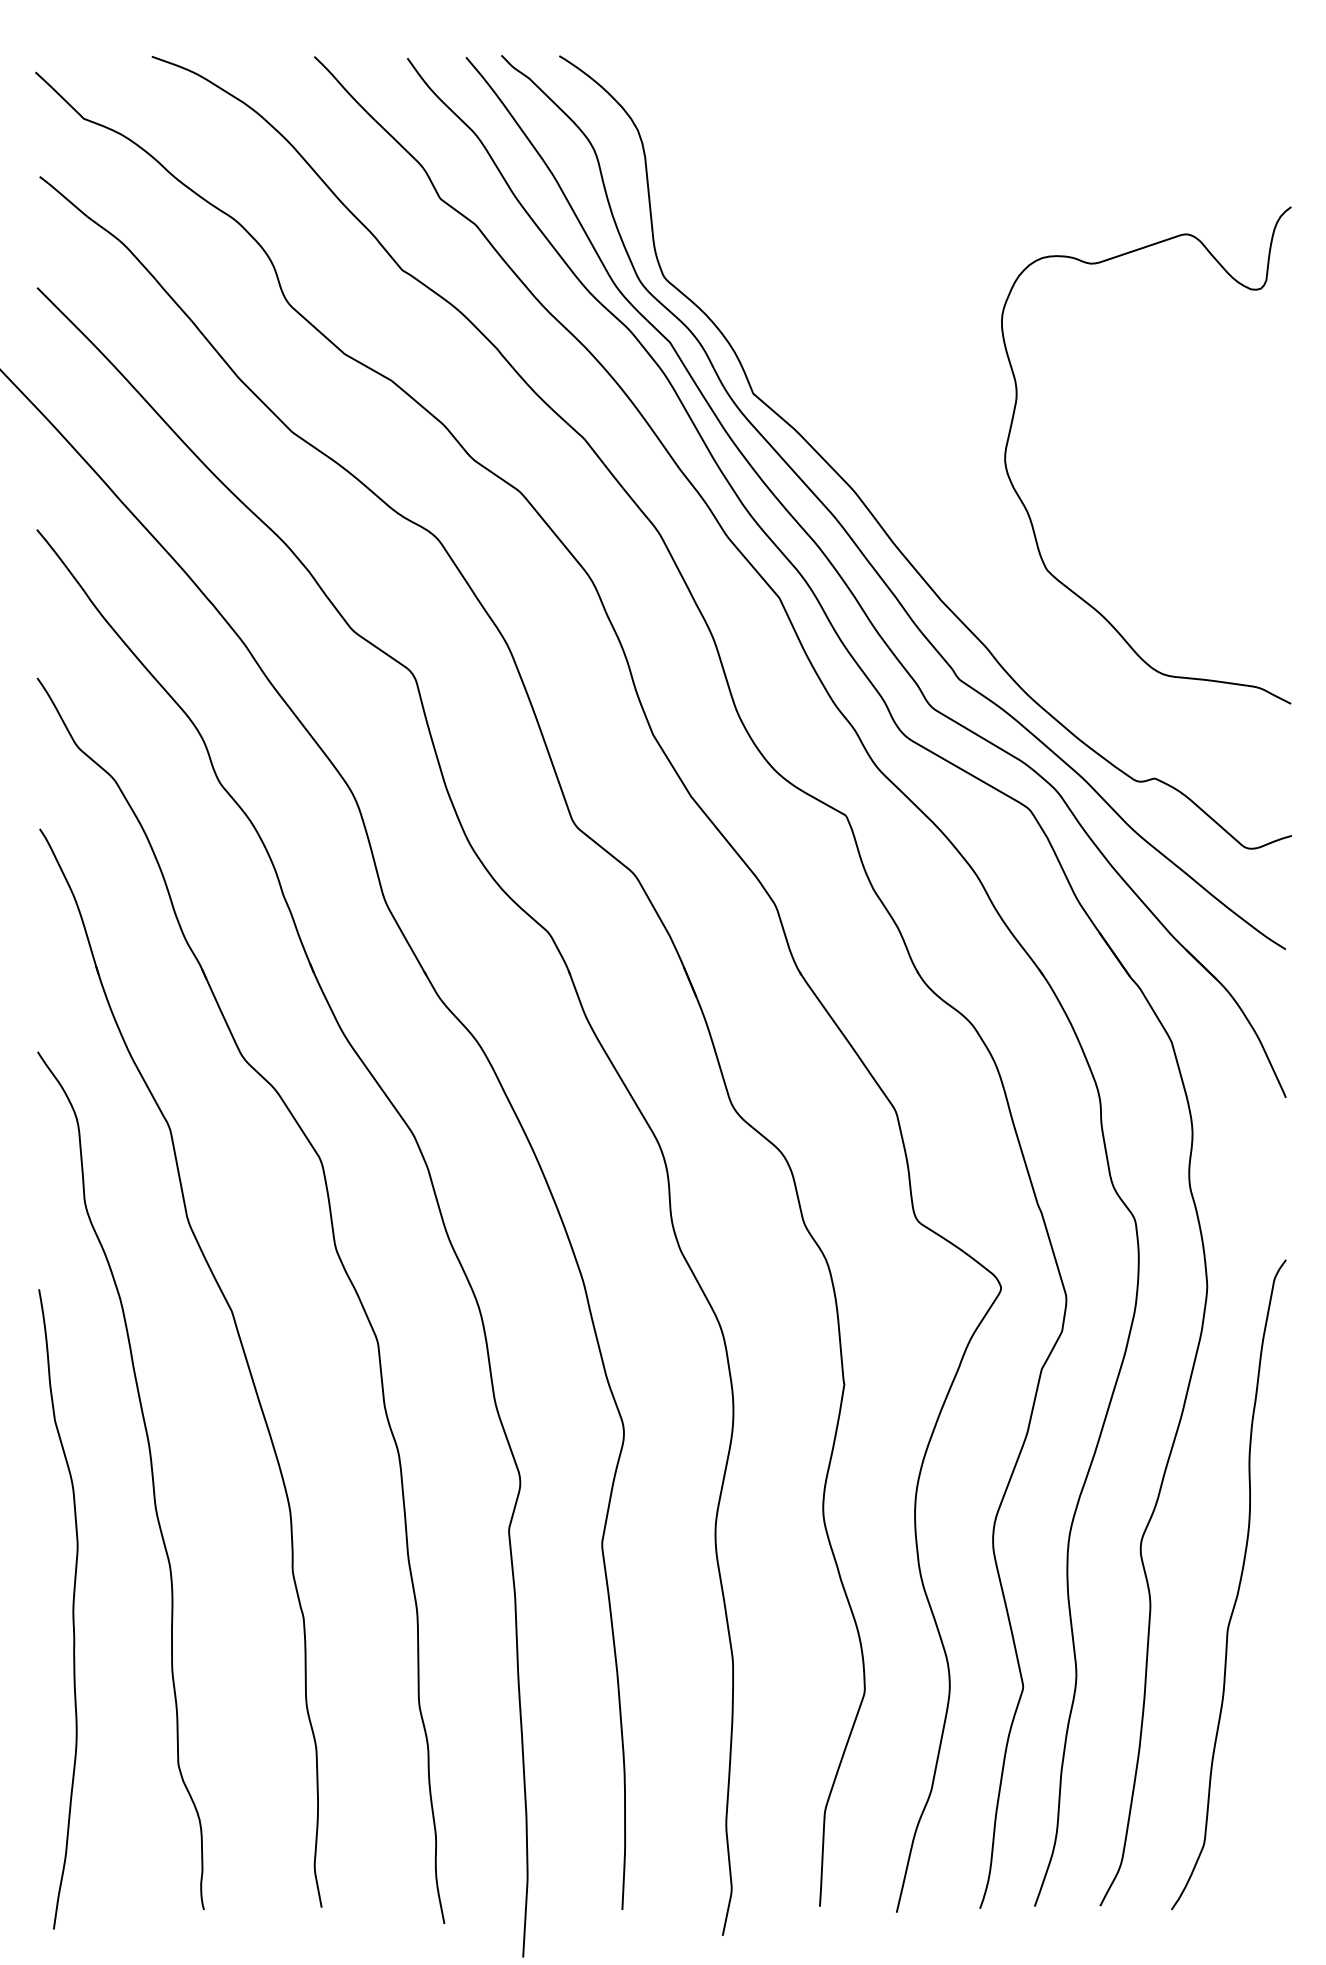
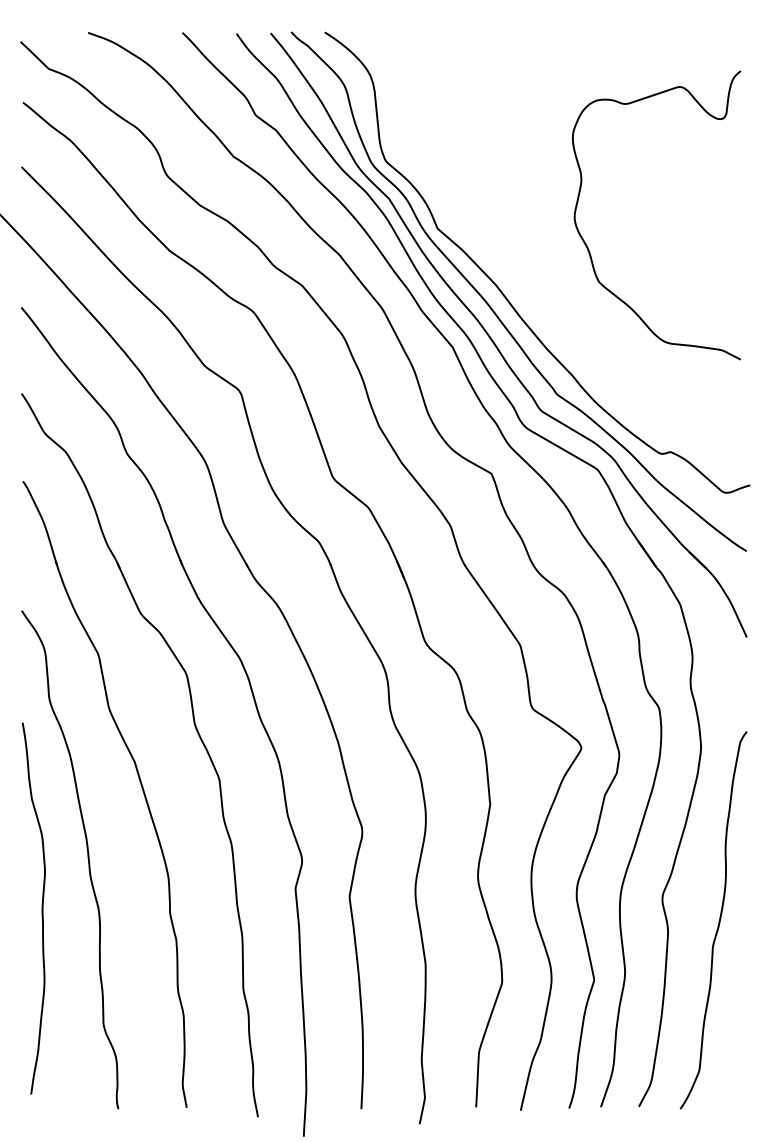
curve: (1030, 514) -> (589, 249), moved
curve: (71, 1609) -> (41, 908), moved

